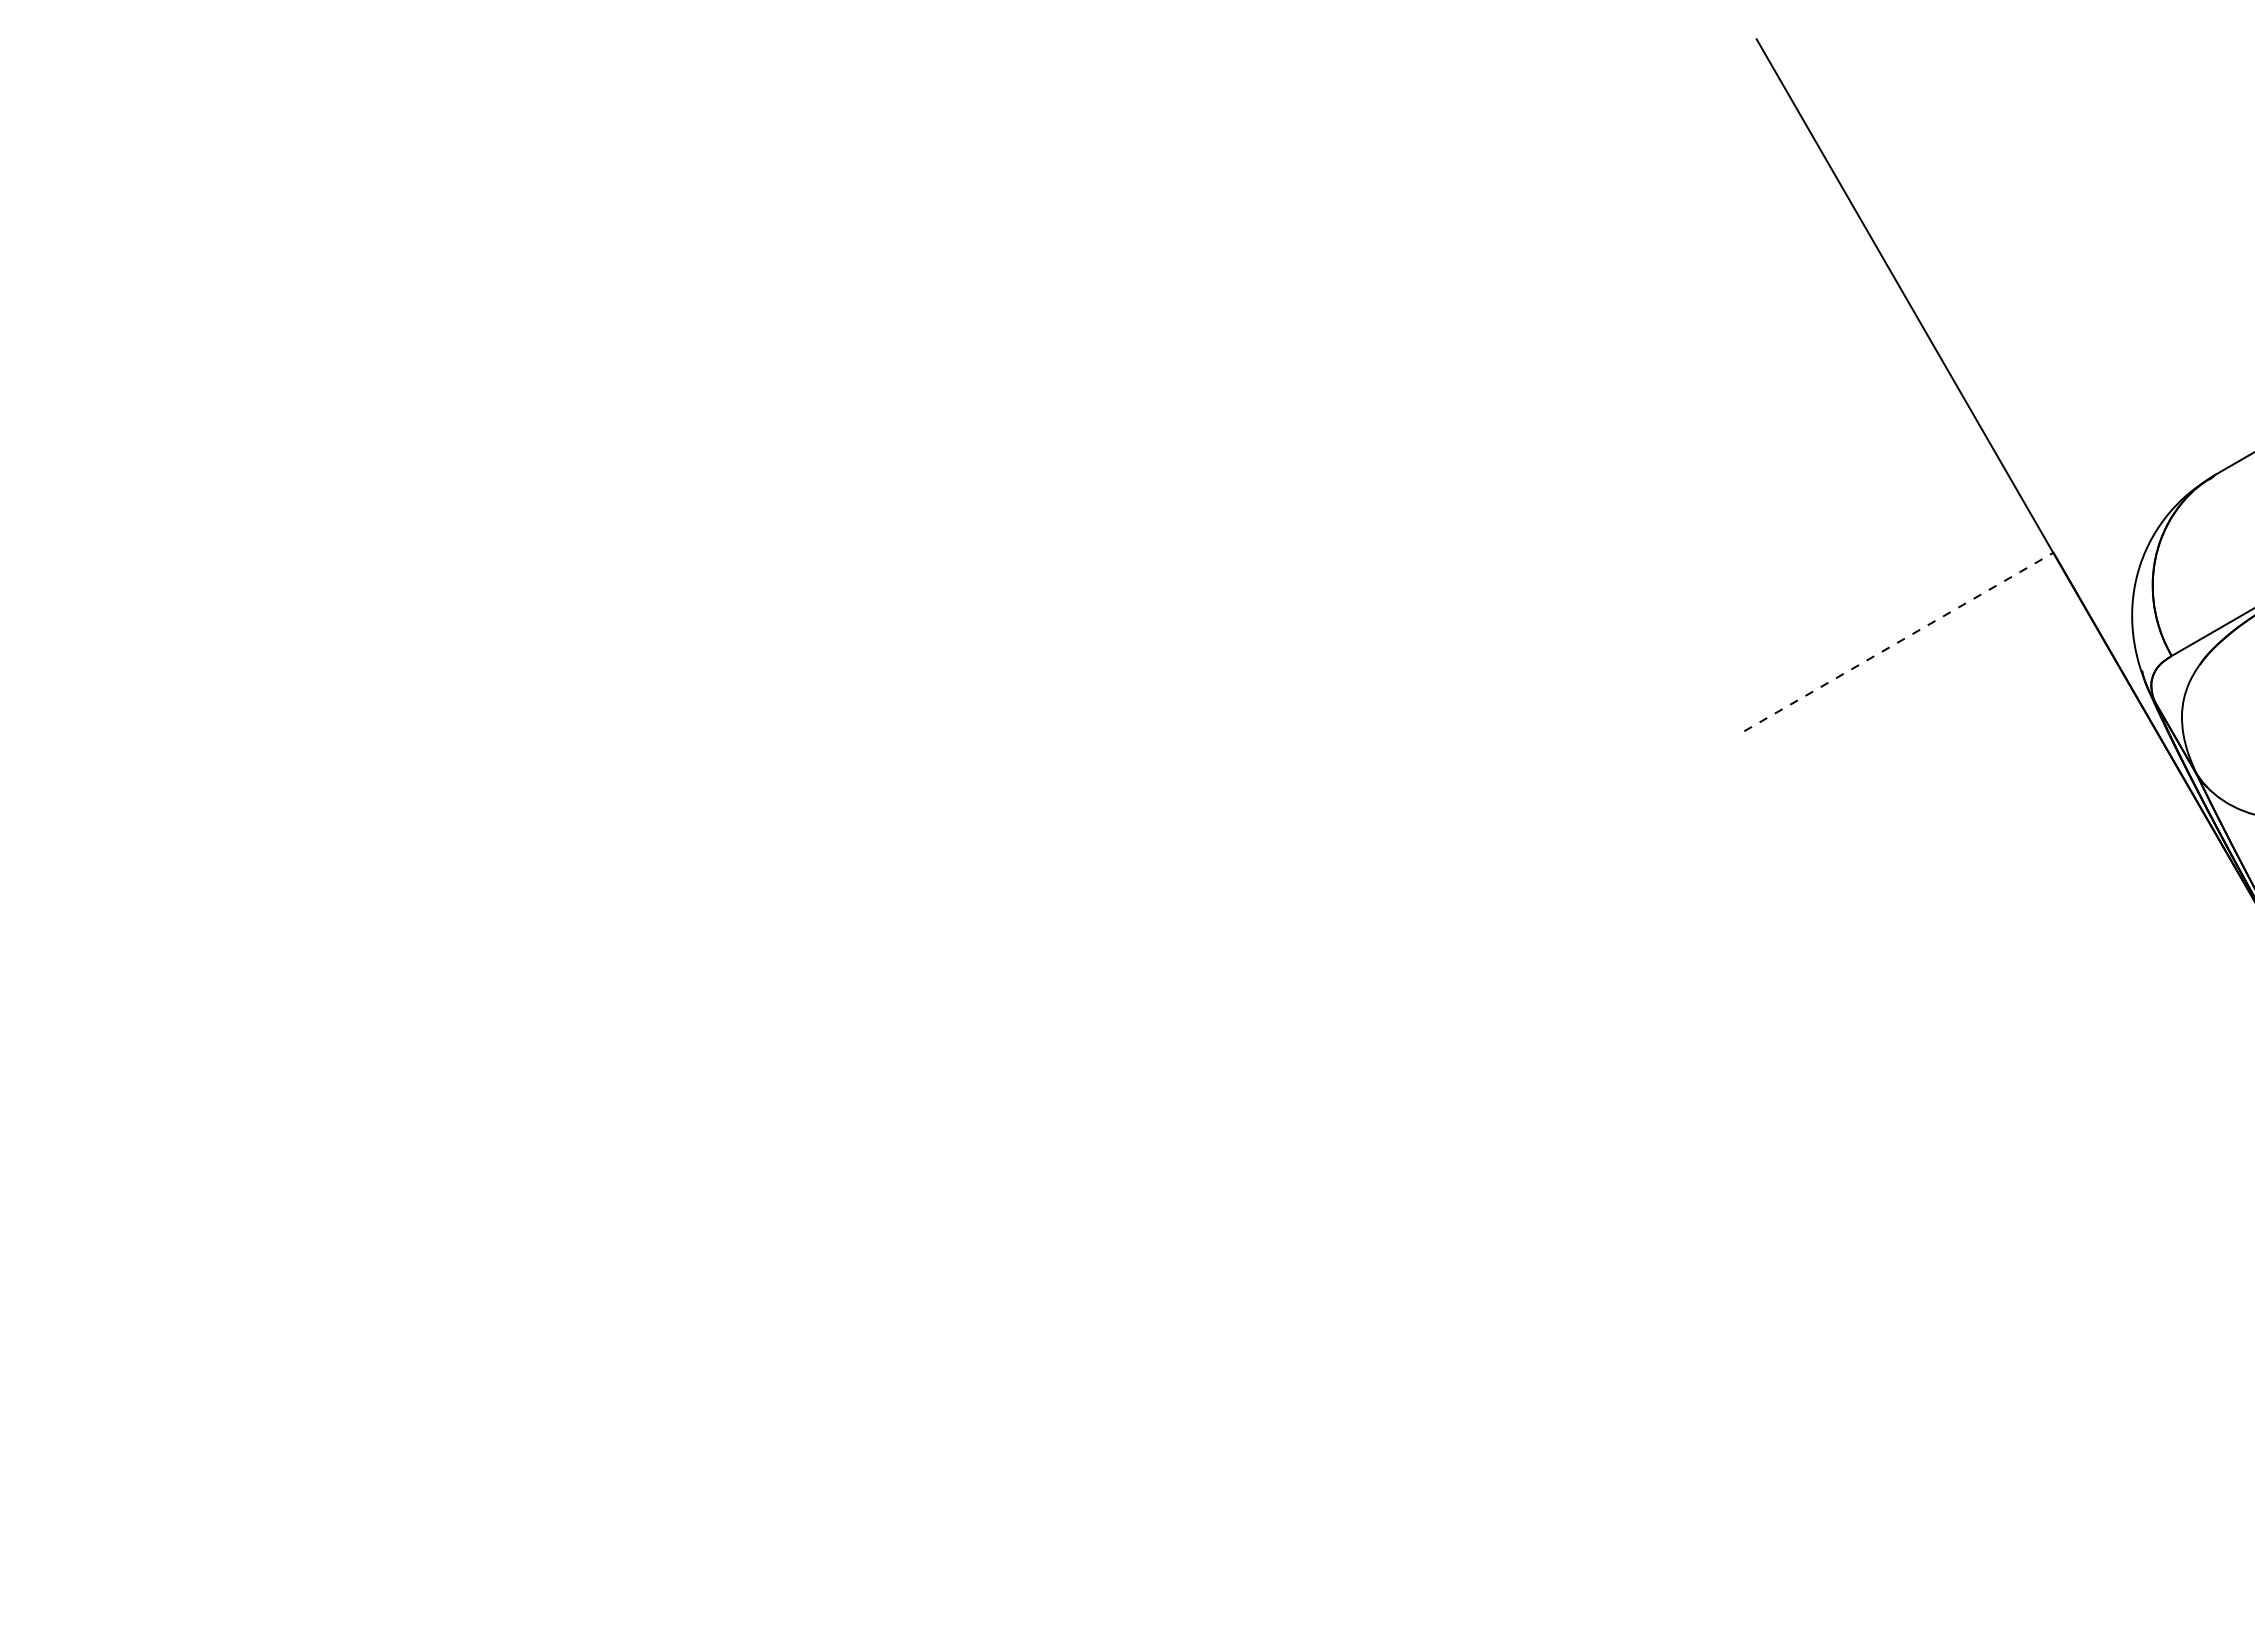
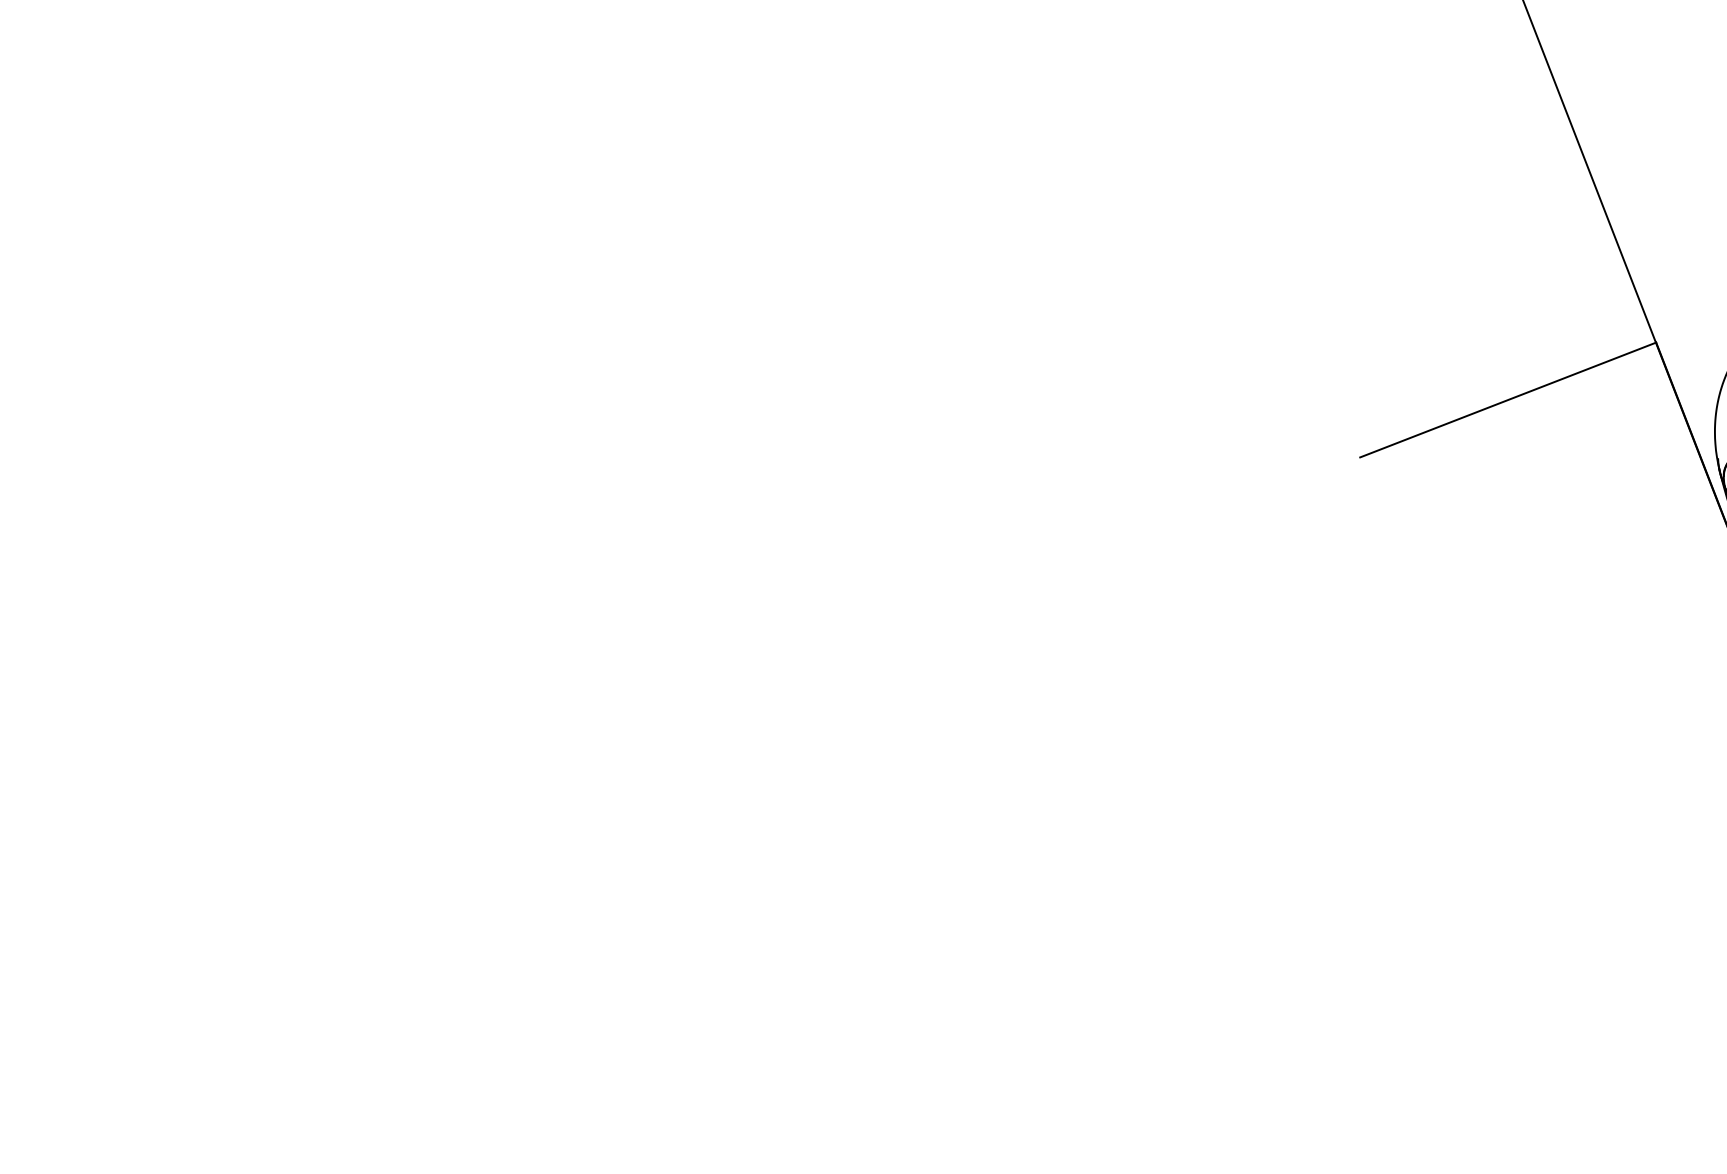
line: (1898, 641) -> (1507, 399), dashed -> solid

